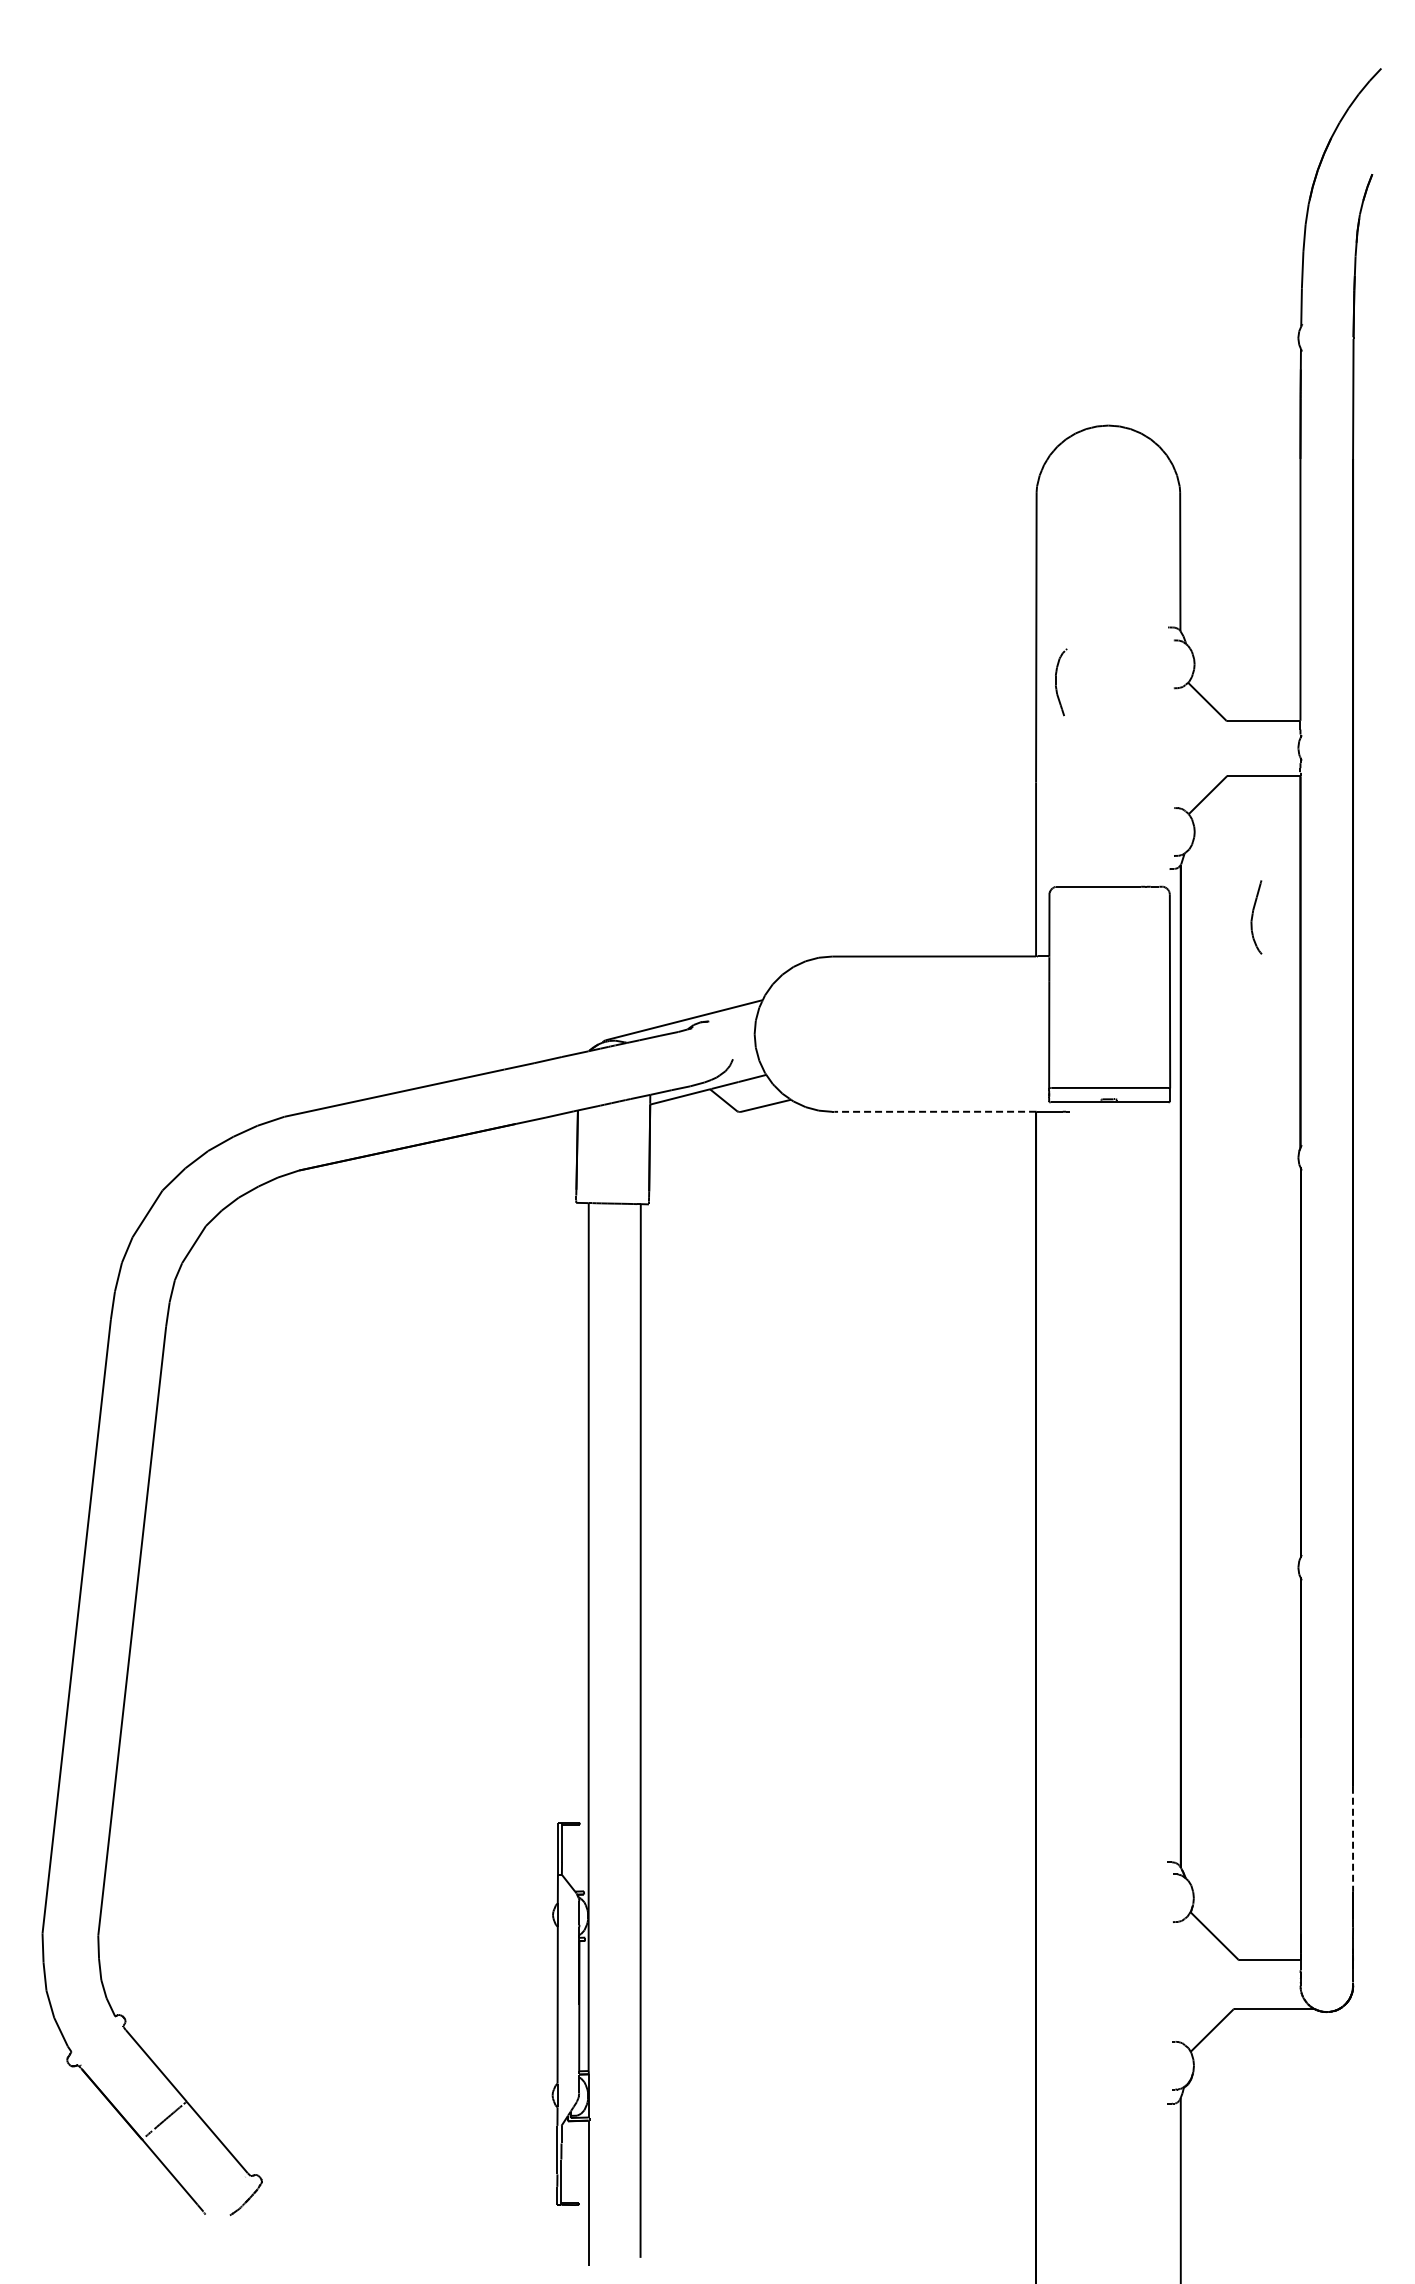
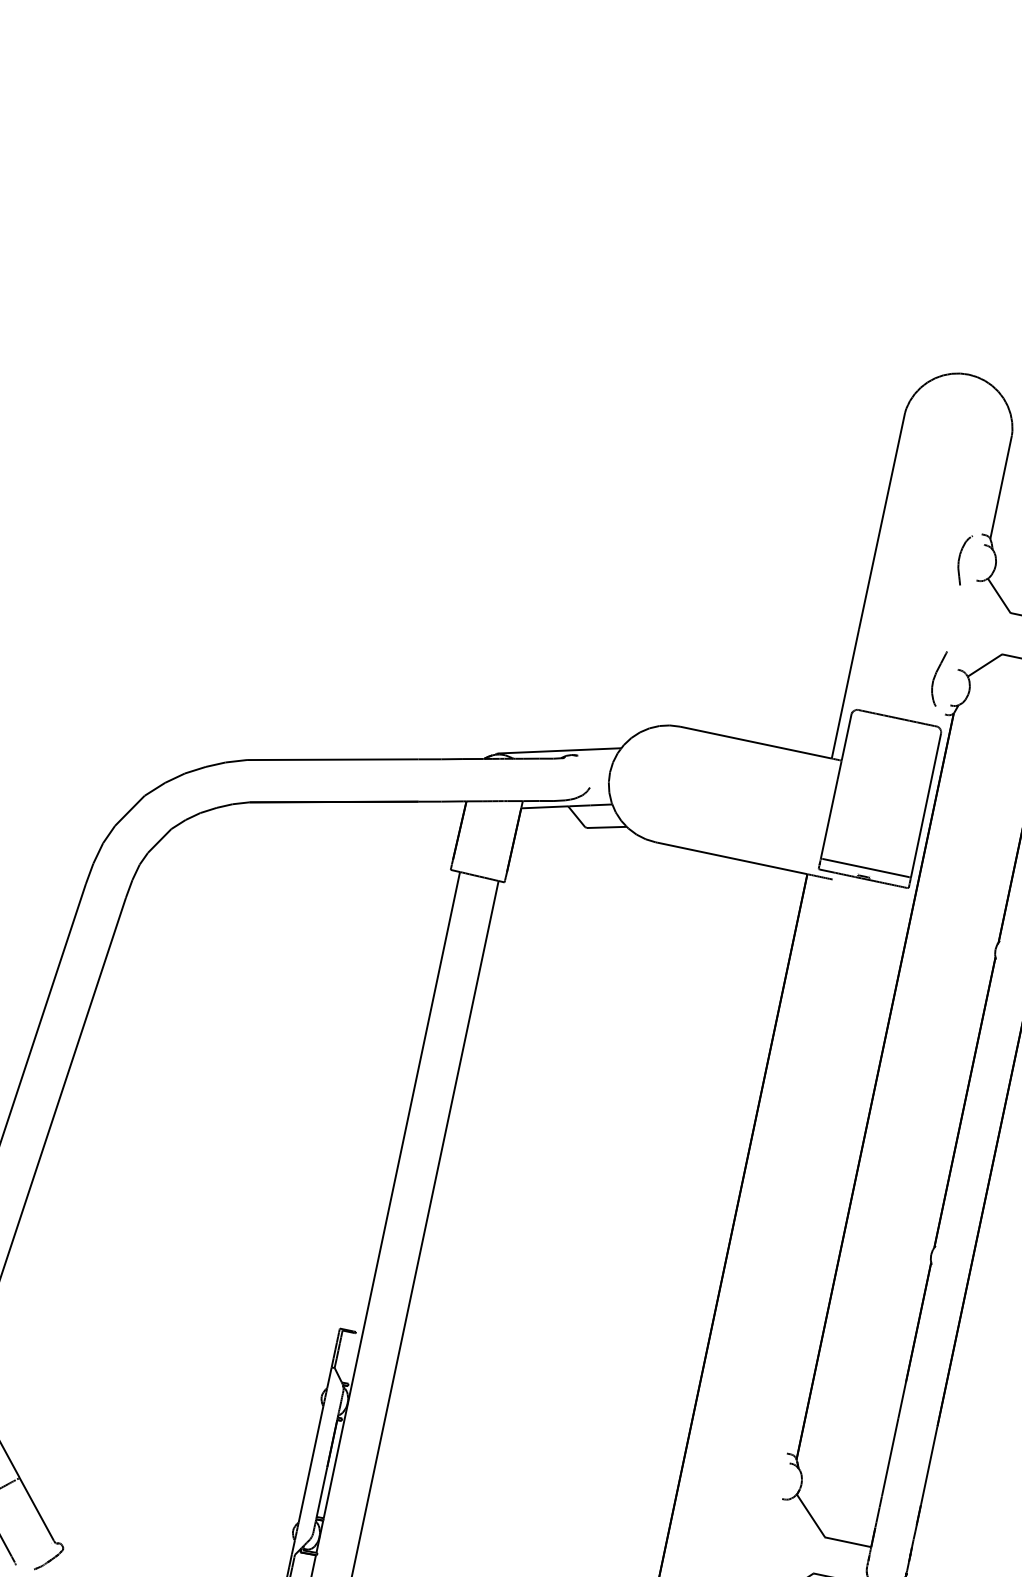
part: (1061, 682) -> (963, 560), moved
part: (1256, 917) -> (937, 678), moved
line: (935, 1111) -> (732, 858), dashed -> solid
line: (1353, 1839) -> (929, 1465), dashed -> solid

